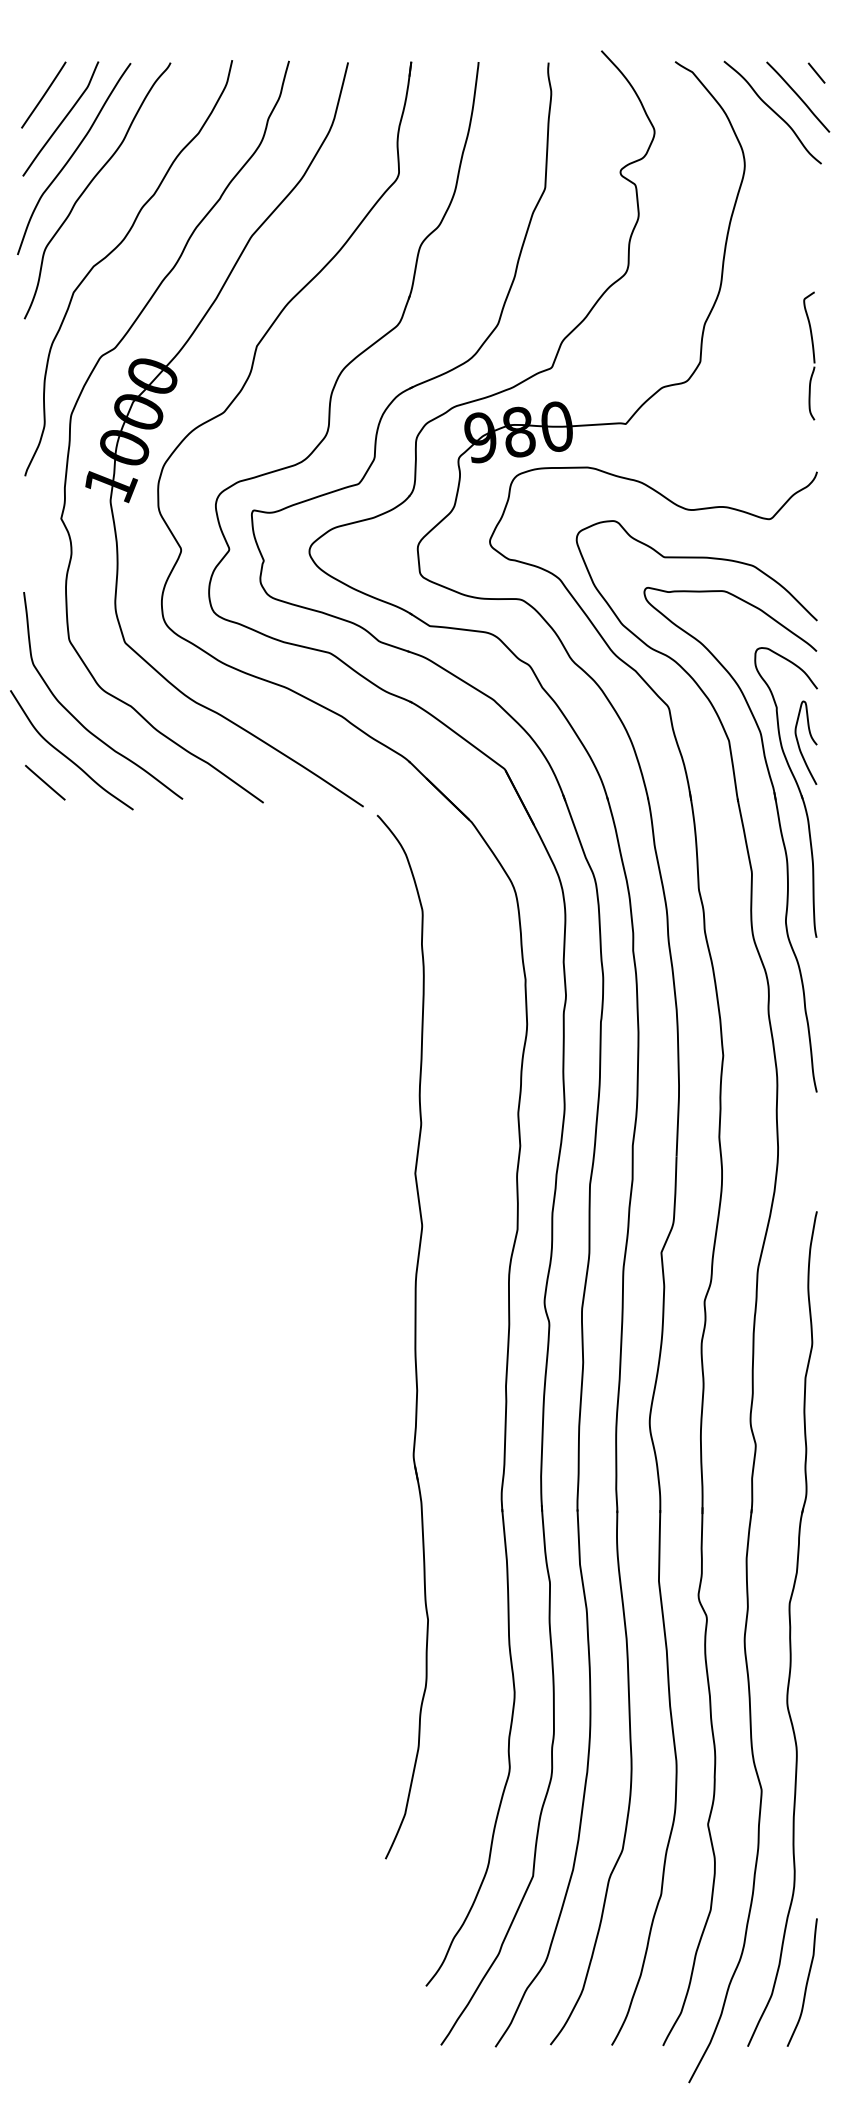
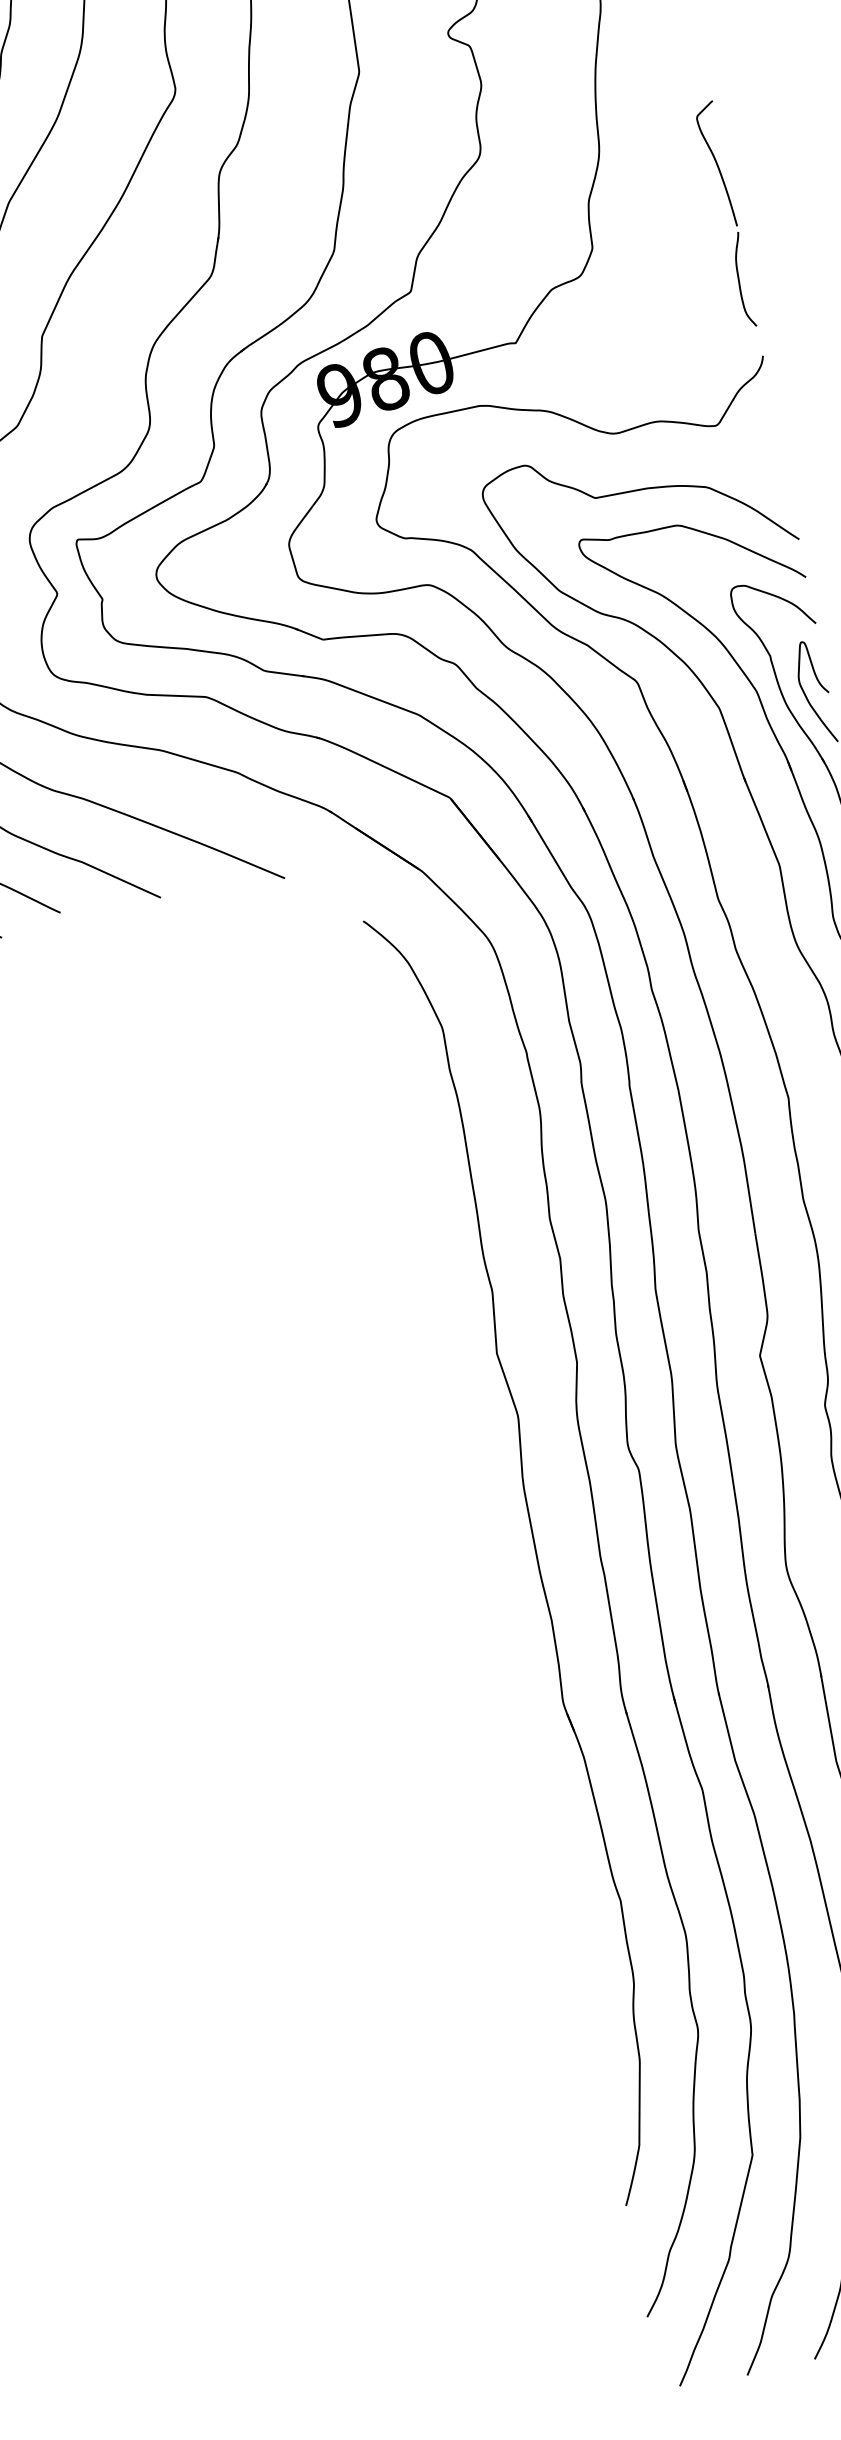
part: (809, 355) -> (725, 214), size x1.43
part: (414, 1336) -> (535, 1554), moved

